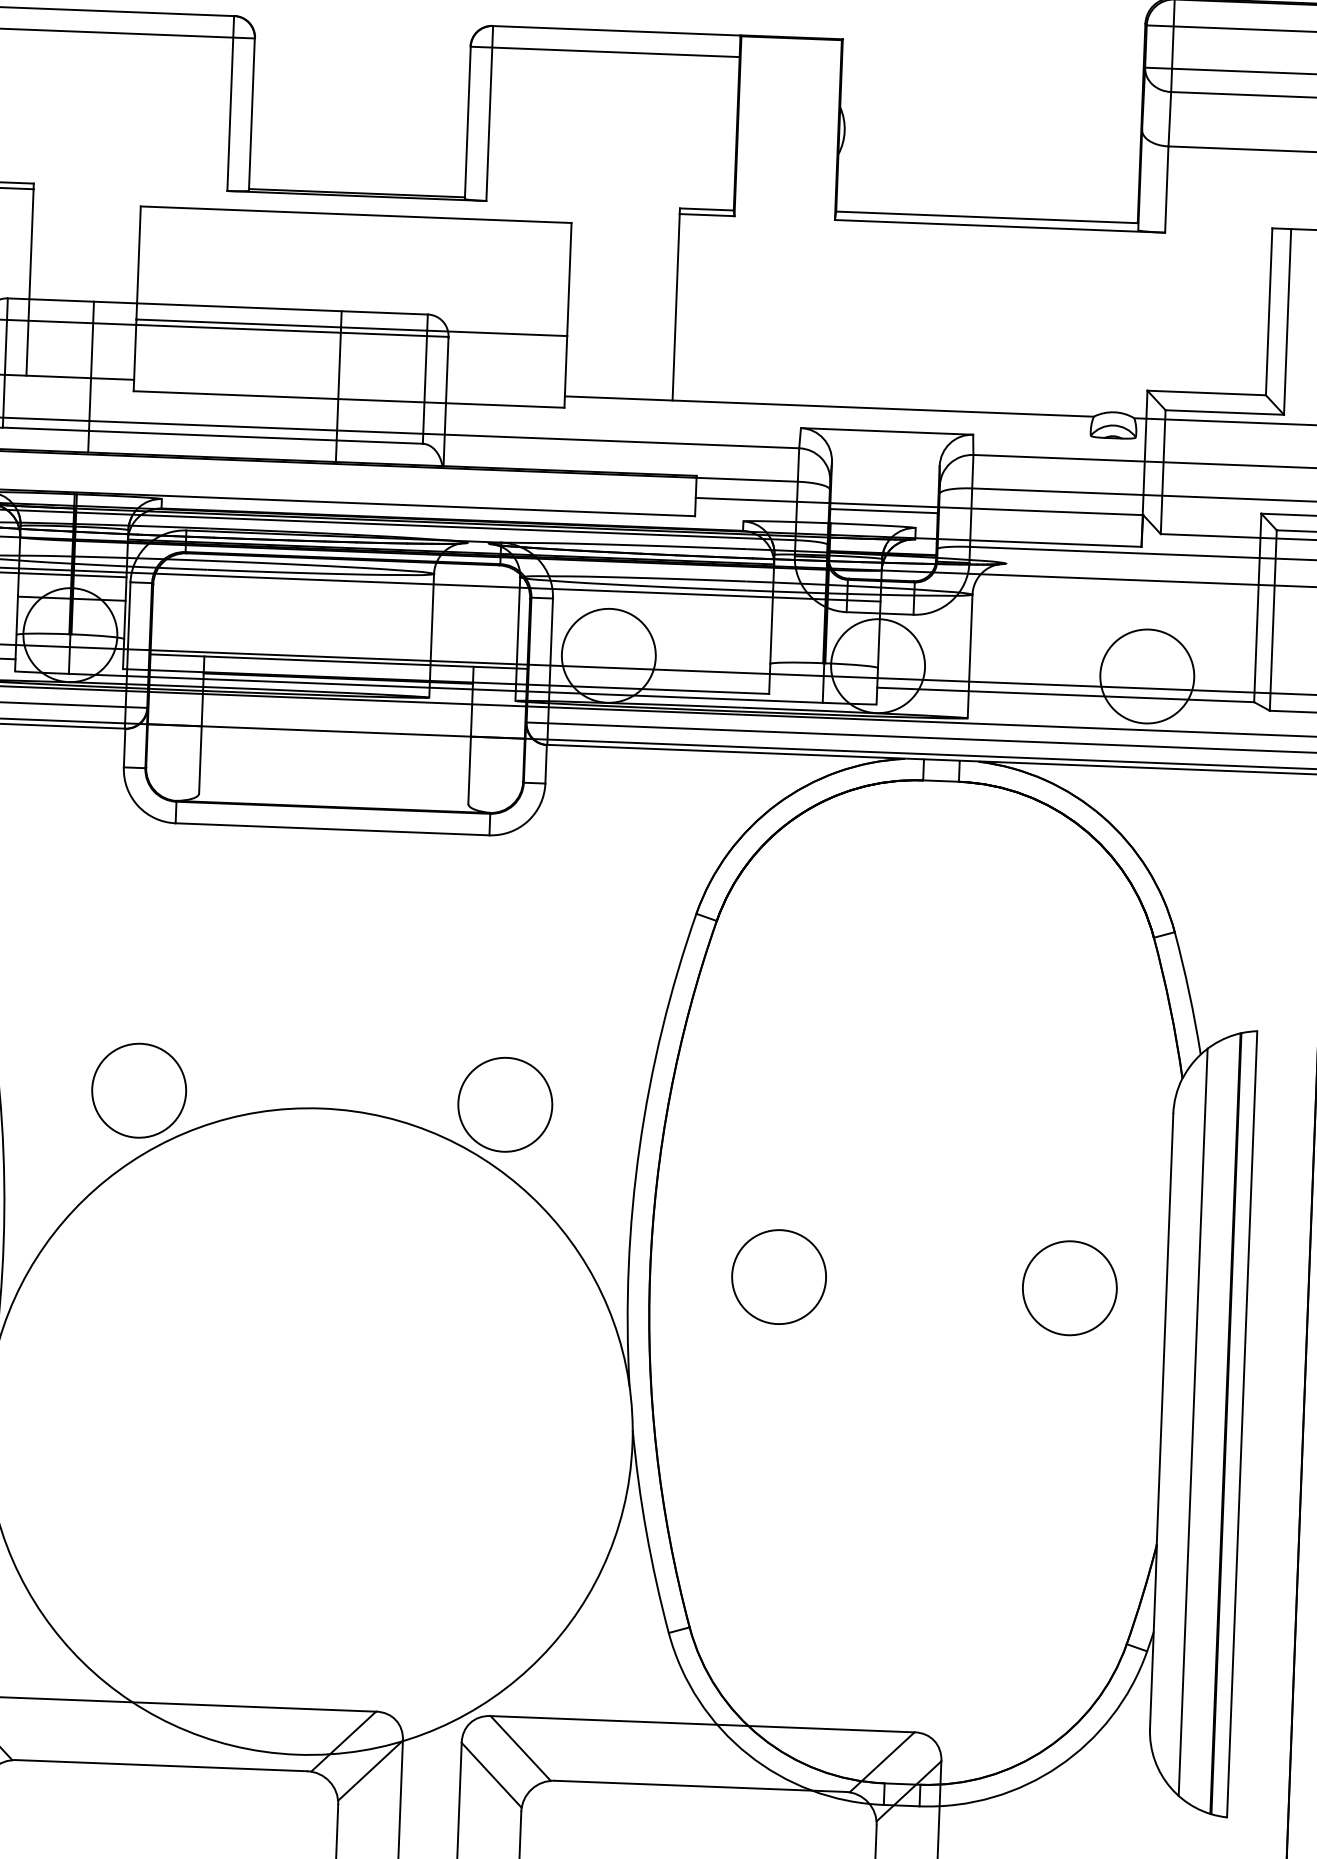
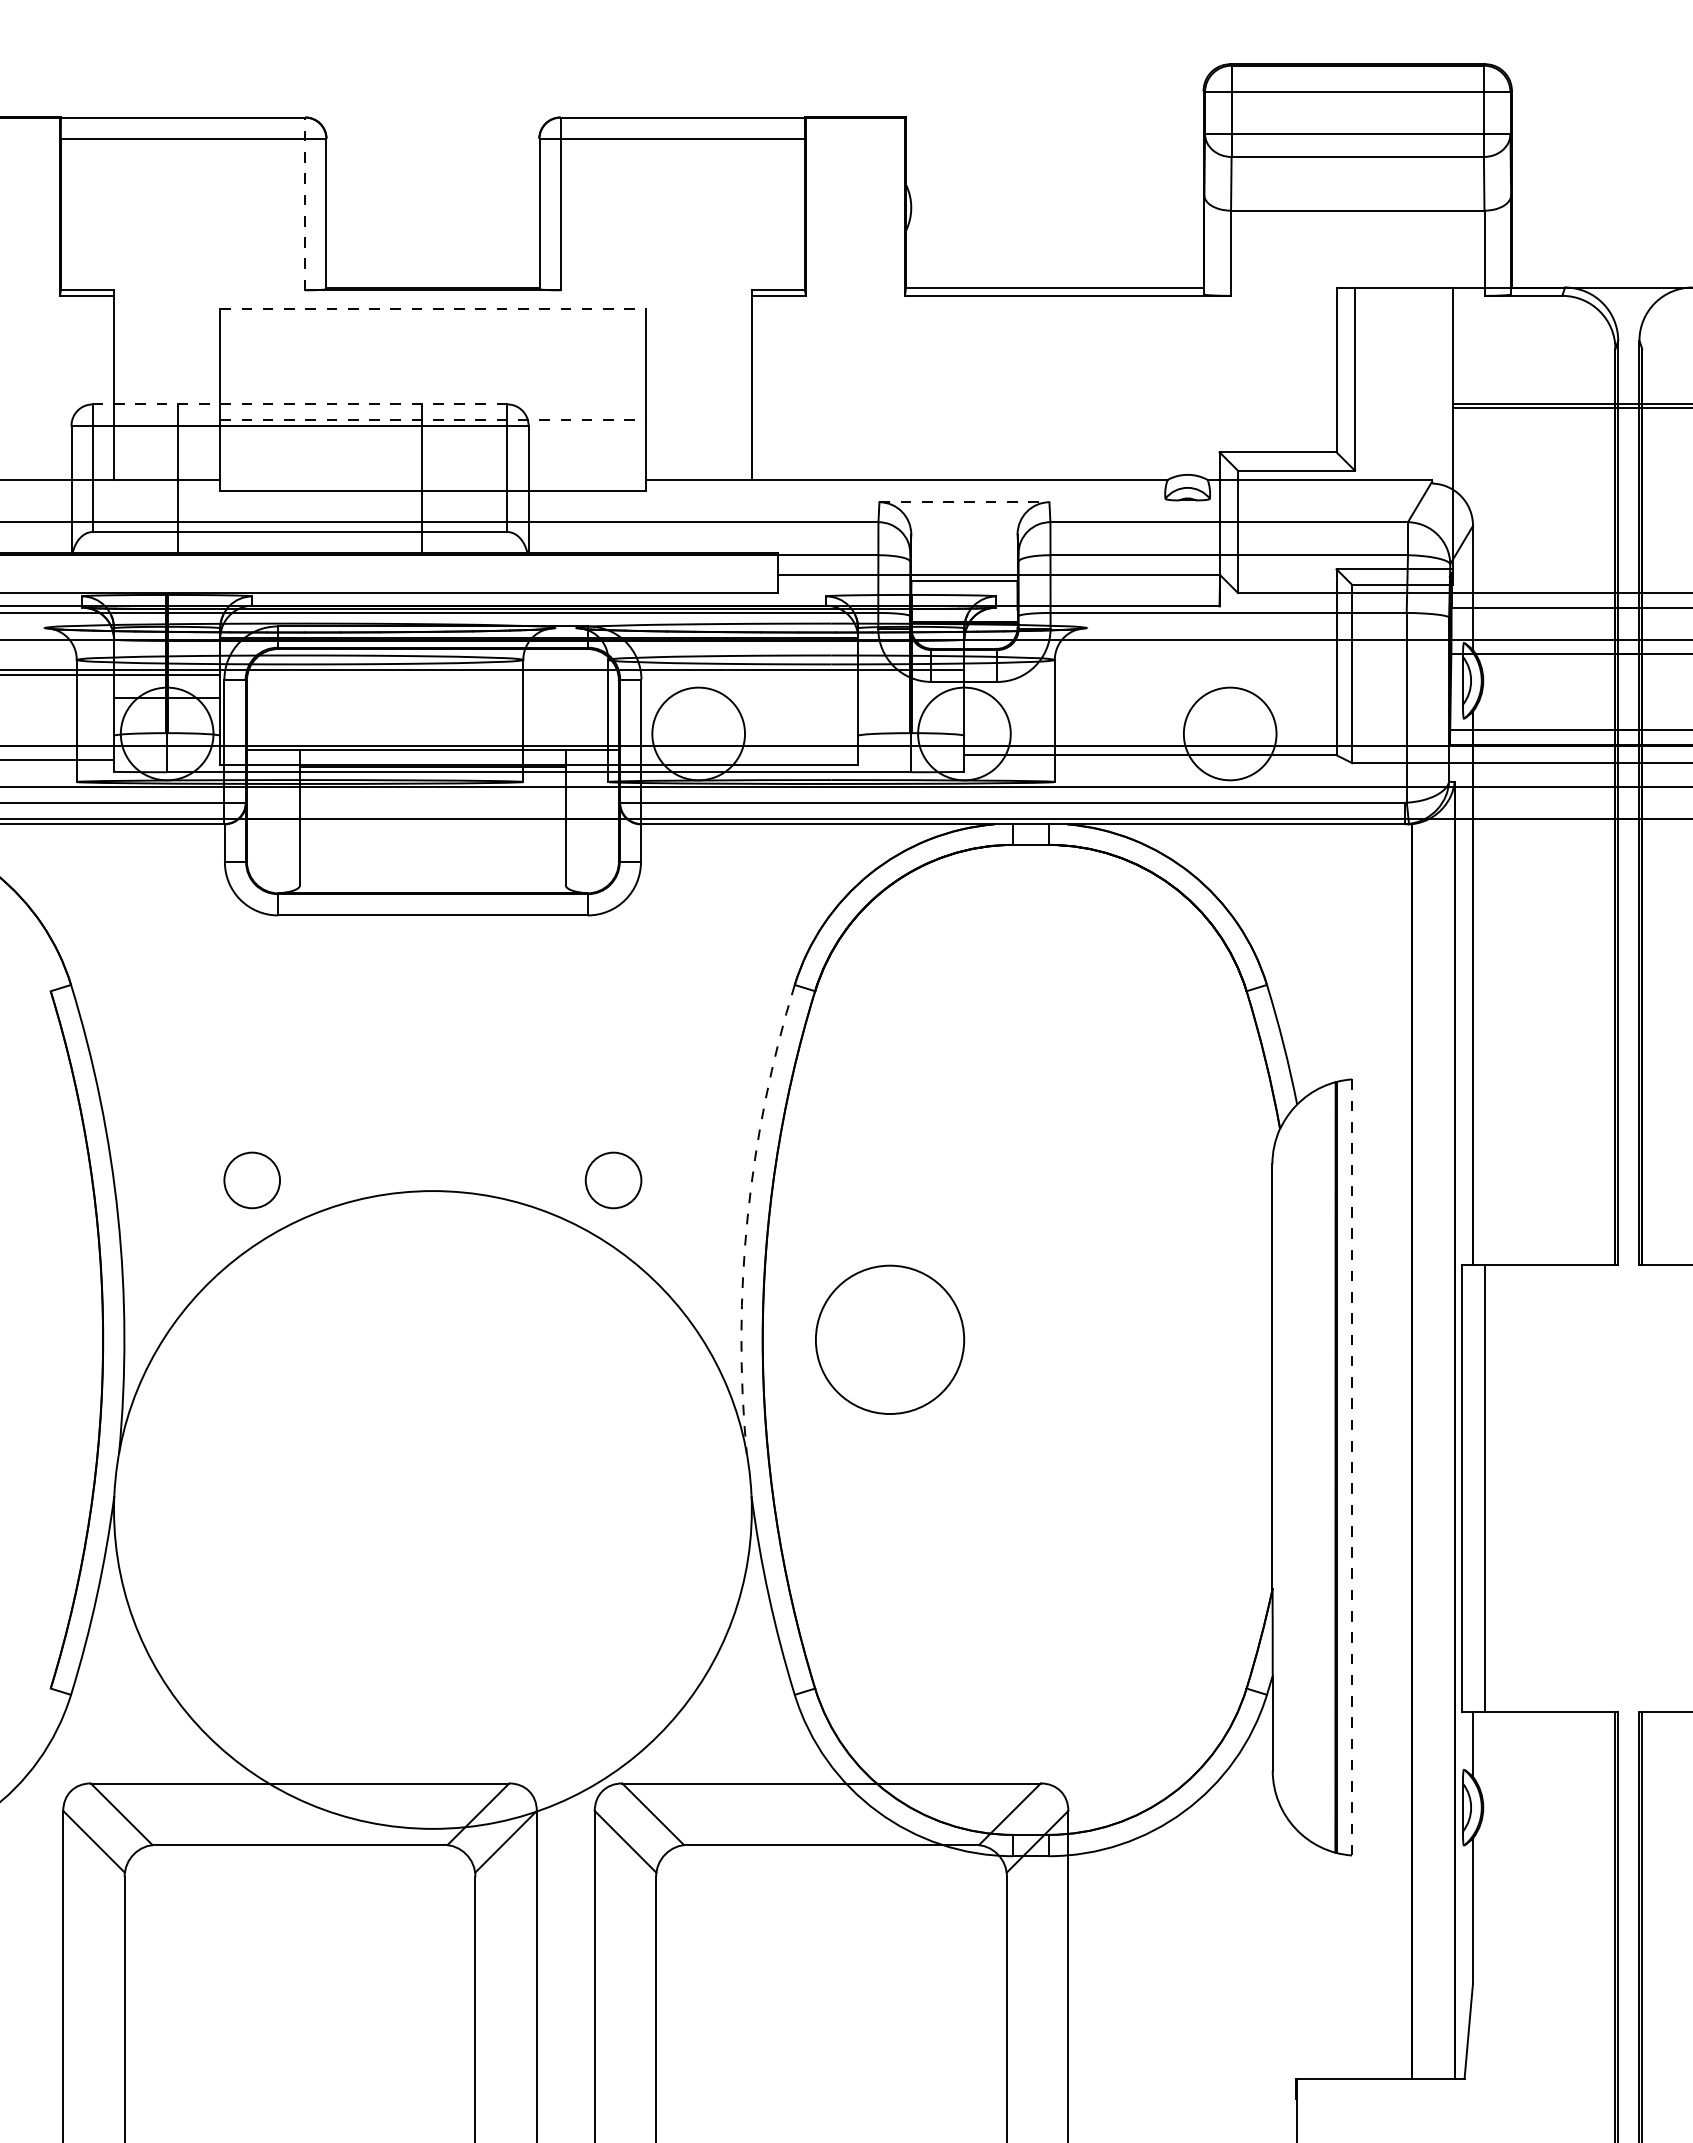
line: (231, 103) -> (305, 203), solid -> dashed
line: (355, 214) -> (432, 308), solid -> dashed
line: (217, 306) -> (299, 404), solid -> dashed
line: (351, 327) -> (432, 420), solid -> dashed
line: (887, 431) -> (964, 502), solid -> dashed
circle: (138, 1090) -> (251, 1180), size x0.6
circle: (505, 1104) -> (613, 1180), size x0.6
arc: (639, 1146) -> (747, 1216), solid -> dashed
circle: (778, 1276) -> (889, 1339), size x1.6
circle: (1069, 1287) -> (1176, 1339), removed
line: (1193, 1422) -> (1303, 1467), removed
line: (1242, 1424) -> (1352, 1467), solid -> dashed

